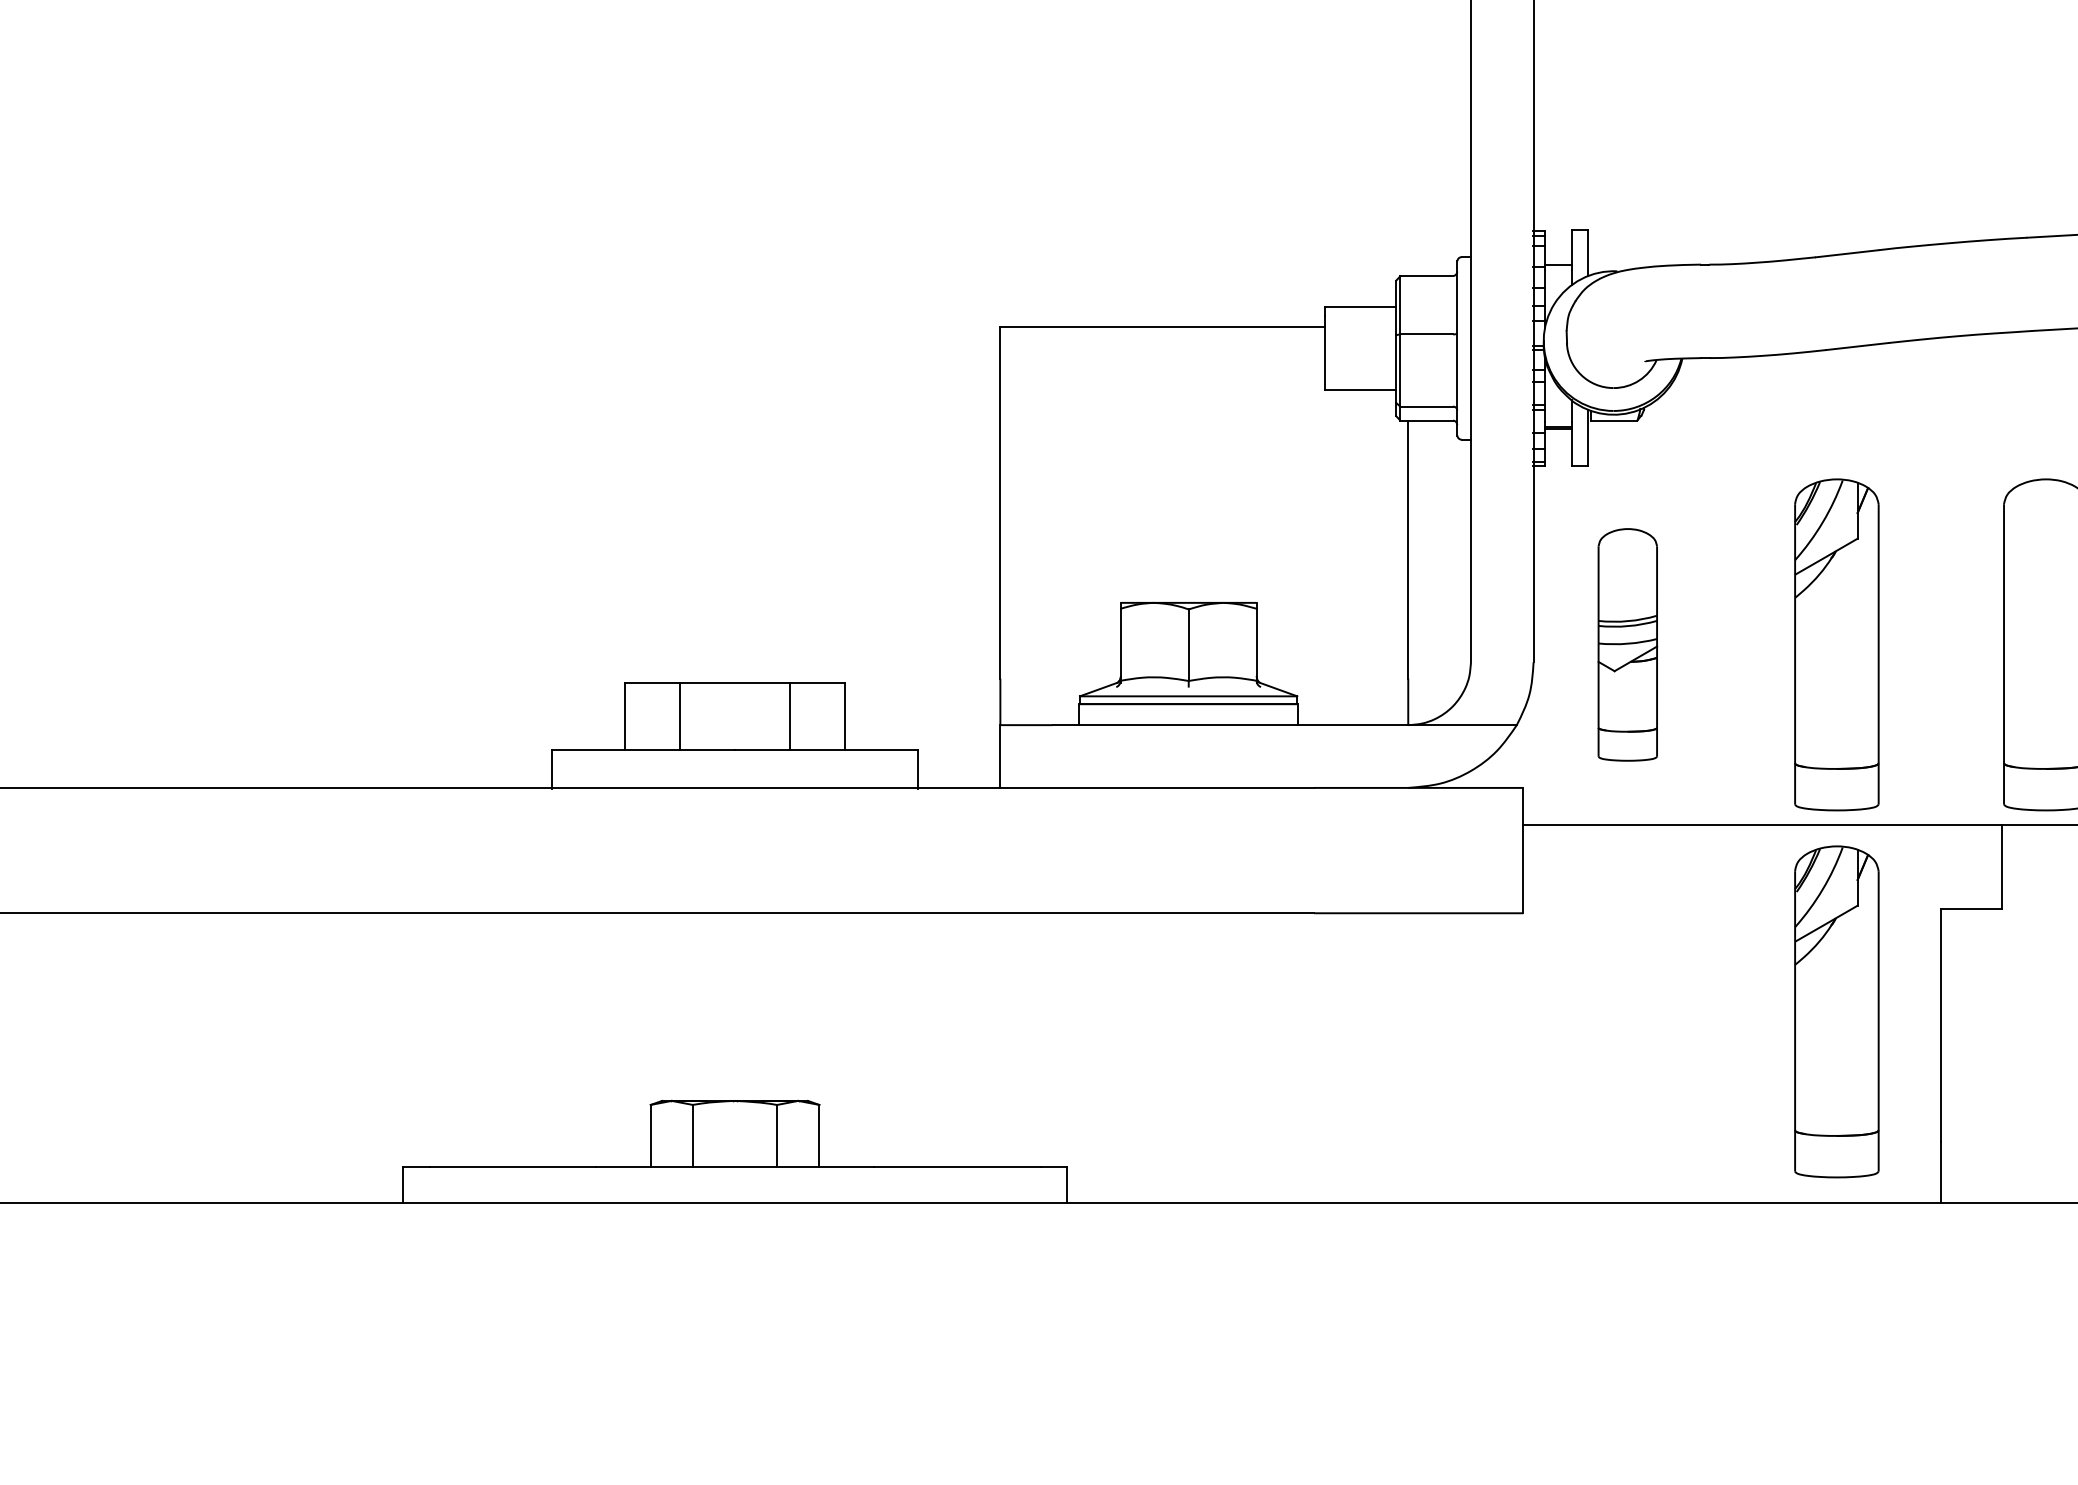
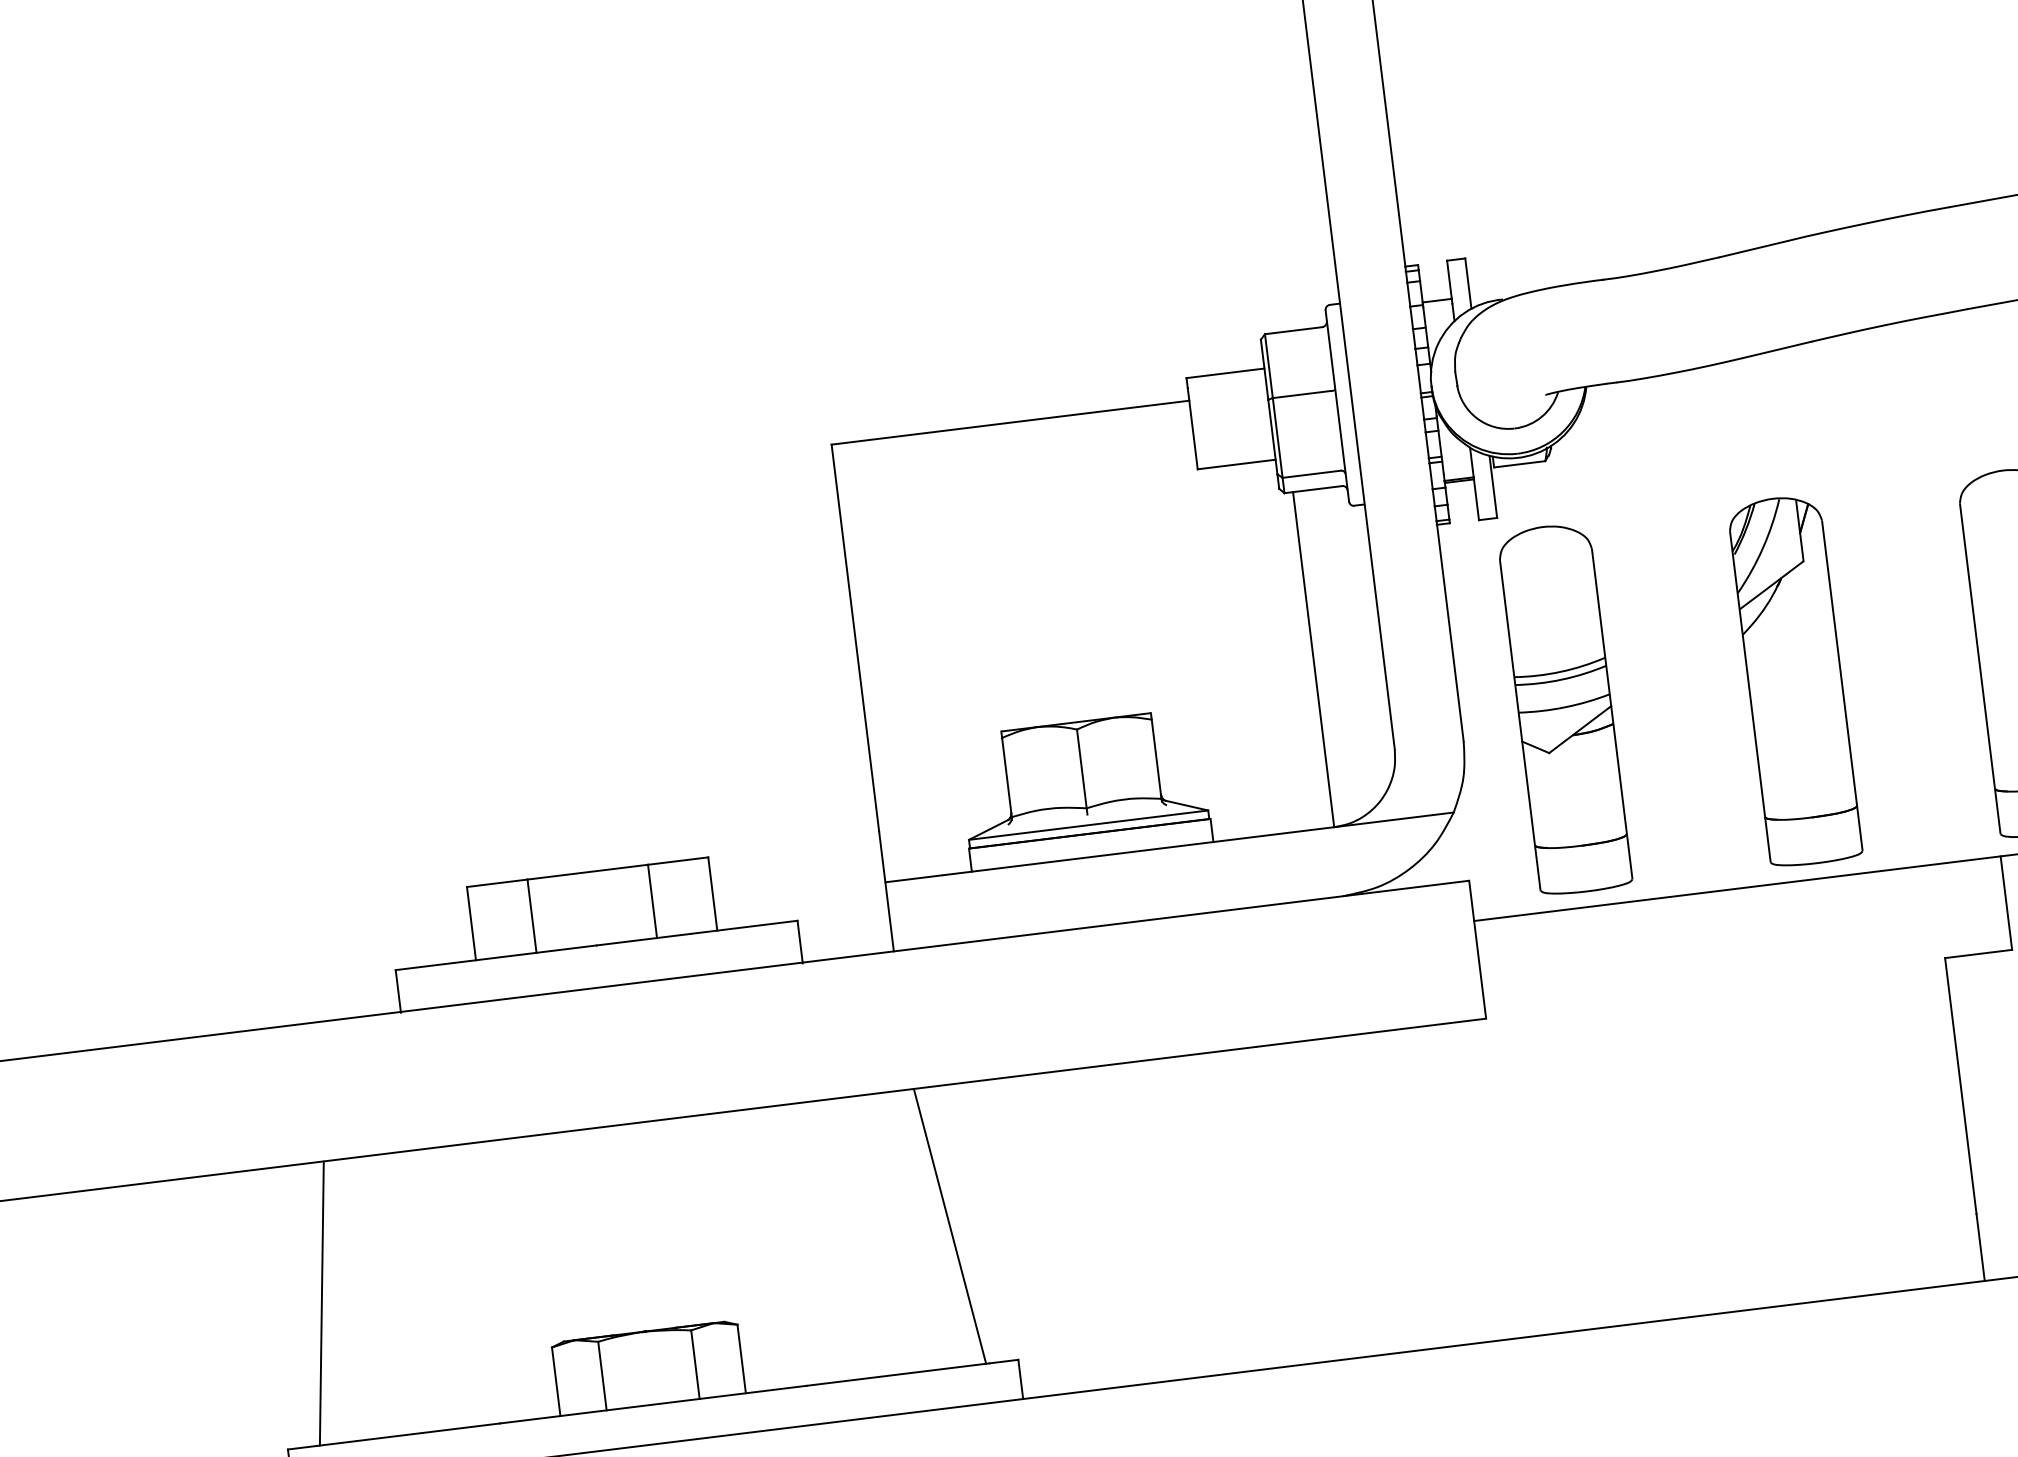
part: (1627, 644) -> (1564, 708), size x1.43
part: (1836, 1011) -> (1844, 1084), removed
line: (449, 1040) -> (321, 1303), added
line: (1020, 1040) -> (950, 1226), added

